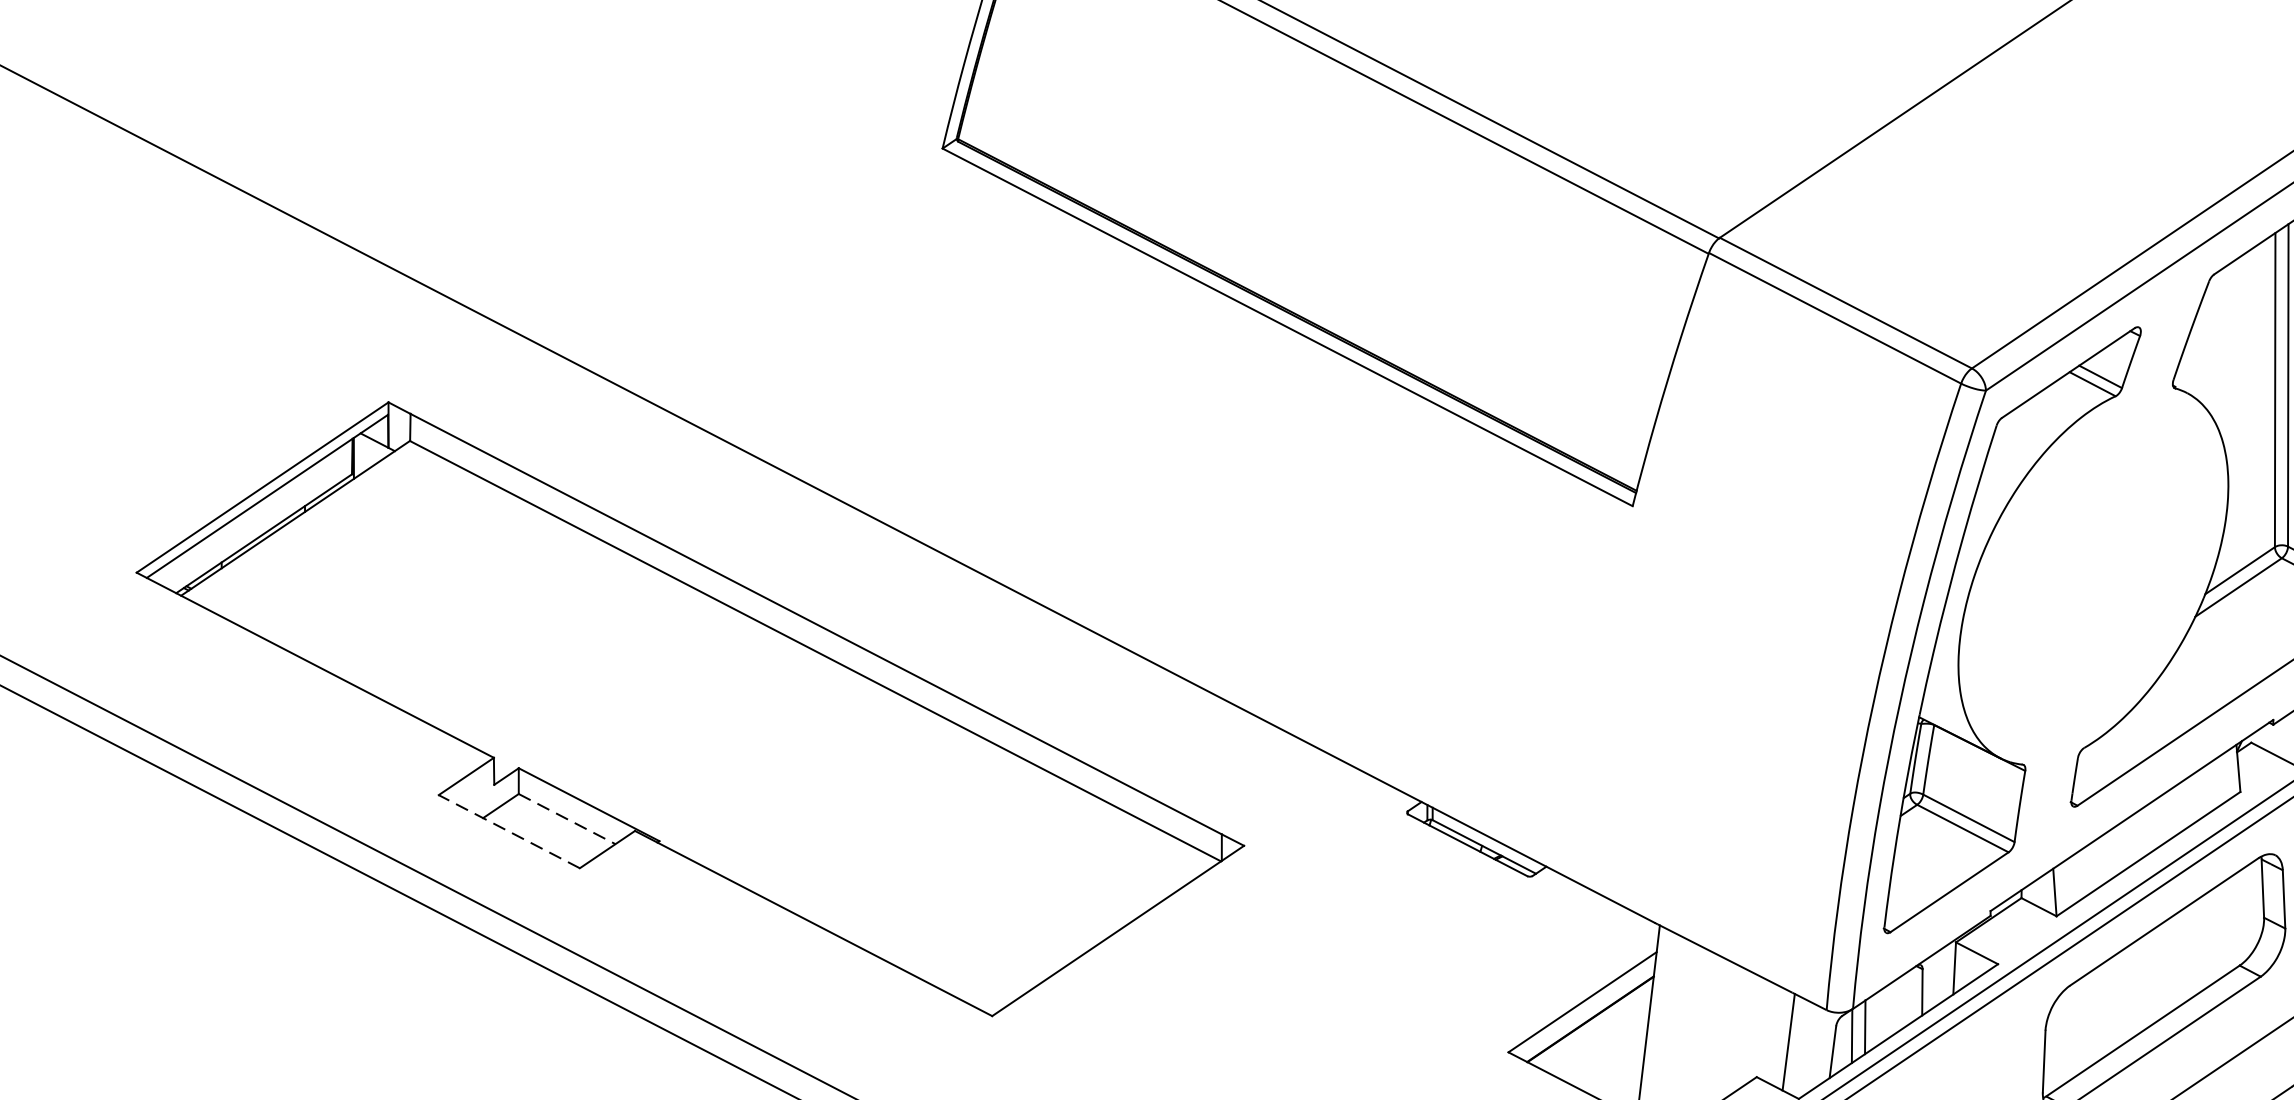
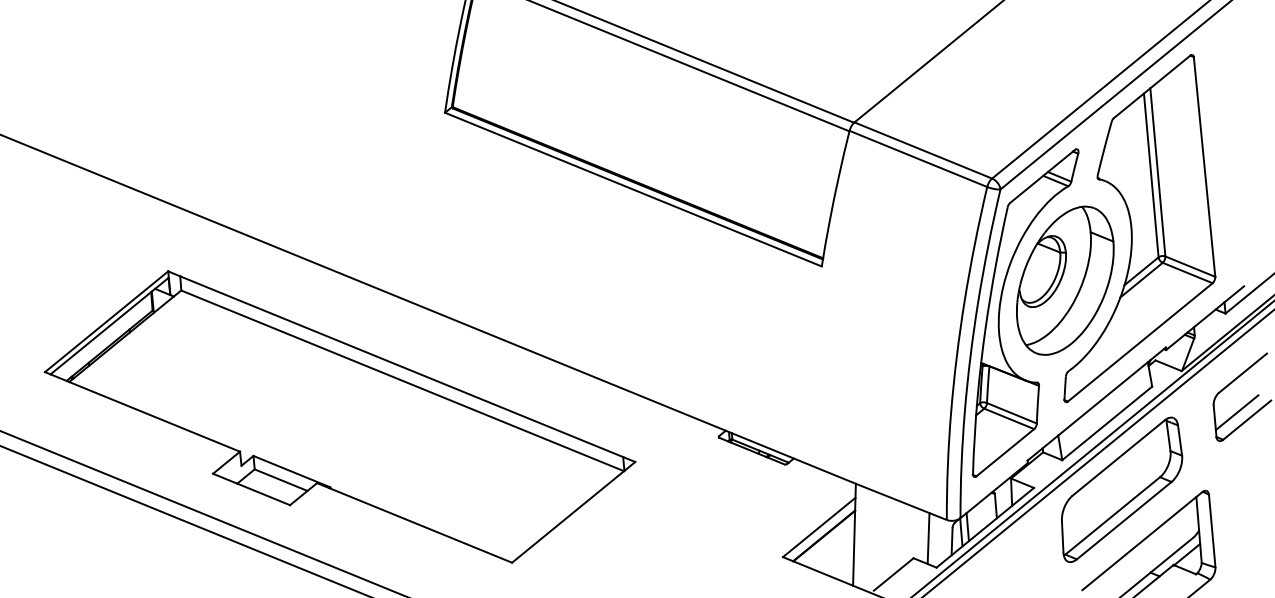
part: (2093, 575) -> (1065, 280), added
line: (567, 819) -> (281, 480), dashed -> solid
line: (509, 831) -> (251, 489), dashed -> solid

